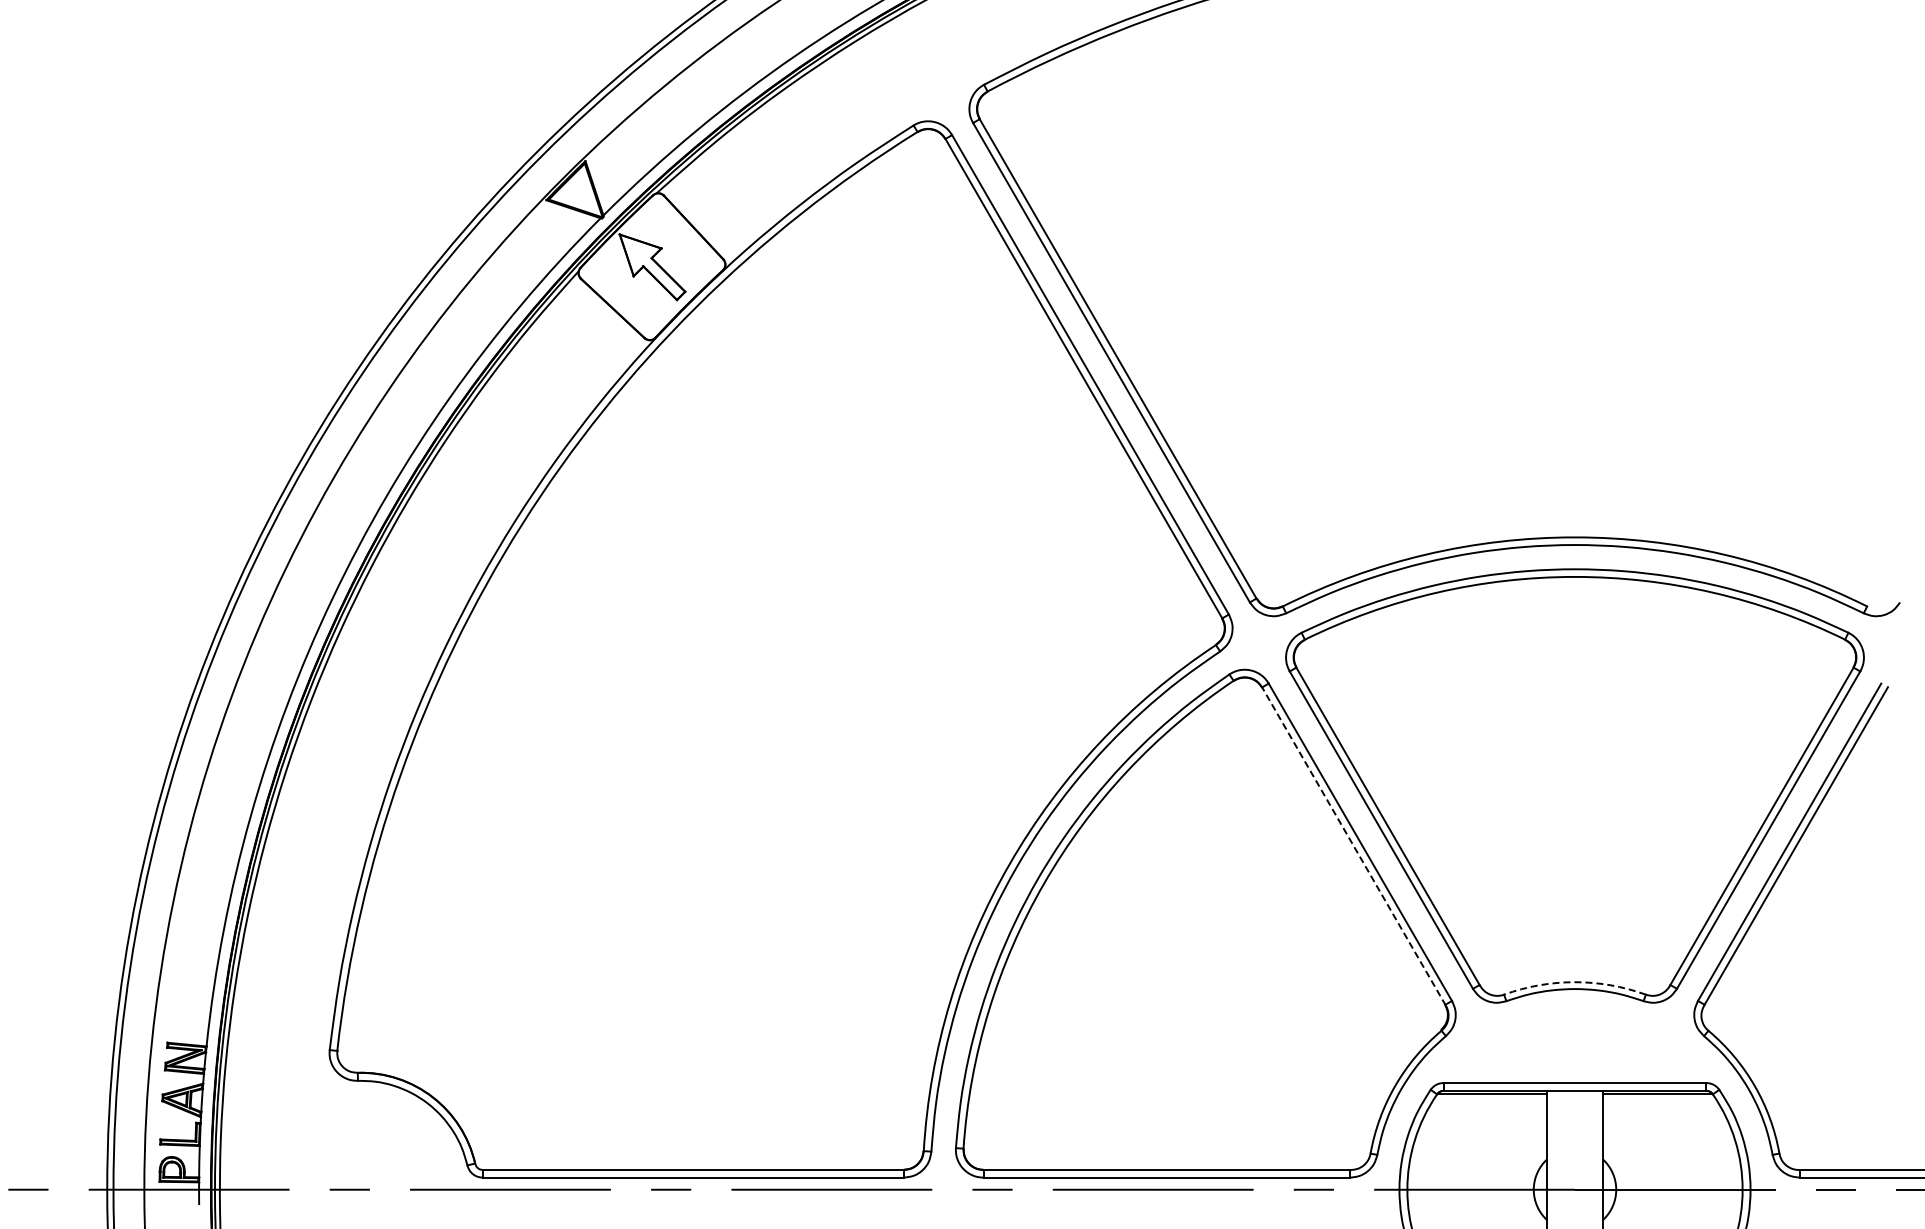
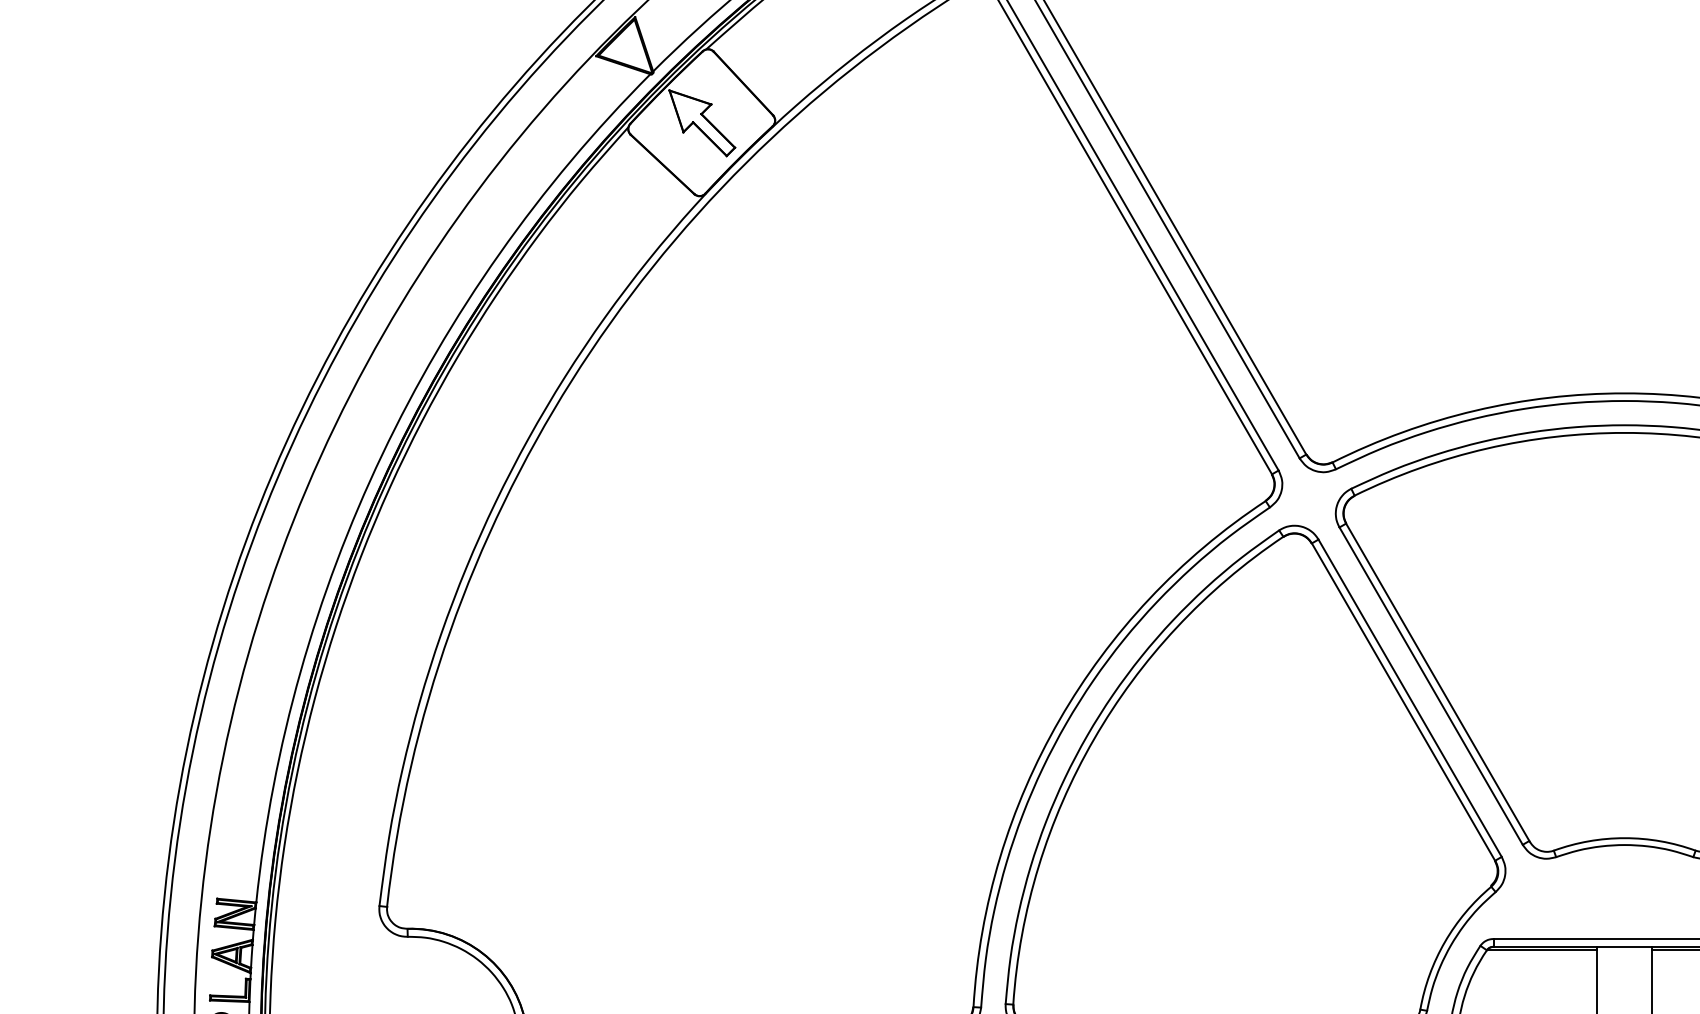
line: (1353, 846) -> (1403, 702), dashed -> solid
arc: (1575, 982) -> (1625, 838), dashed -> solid

